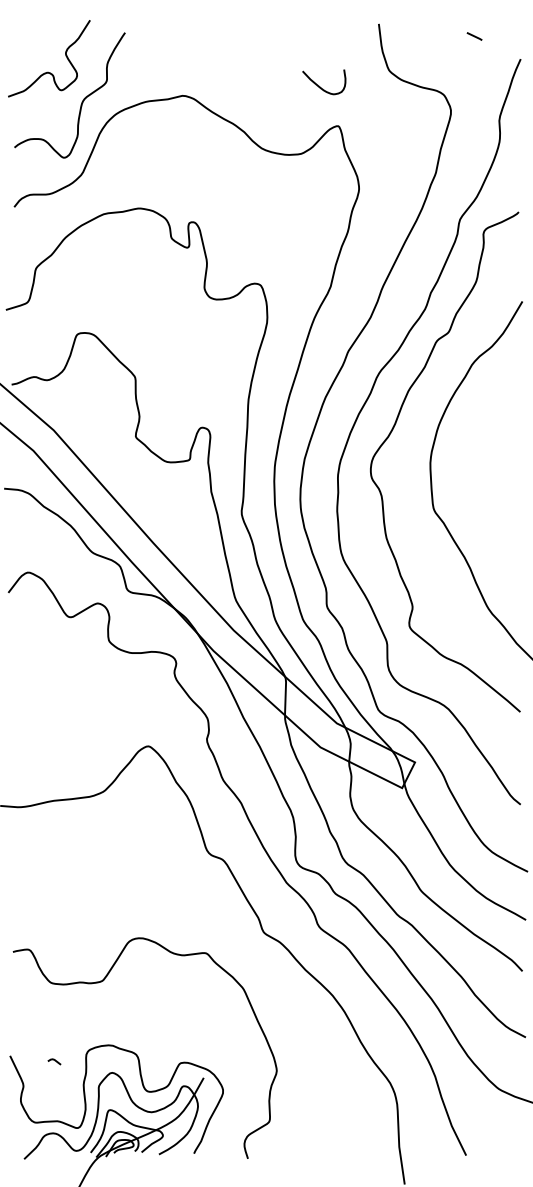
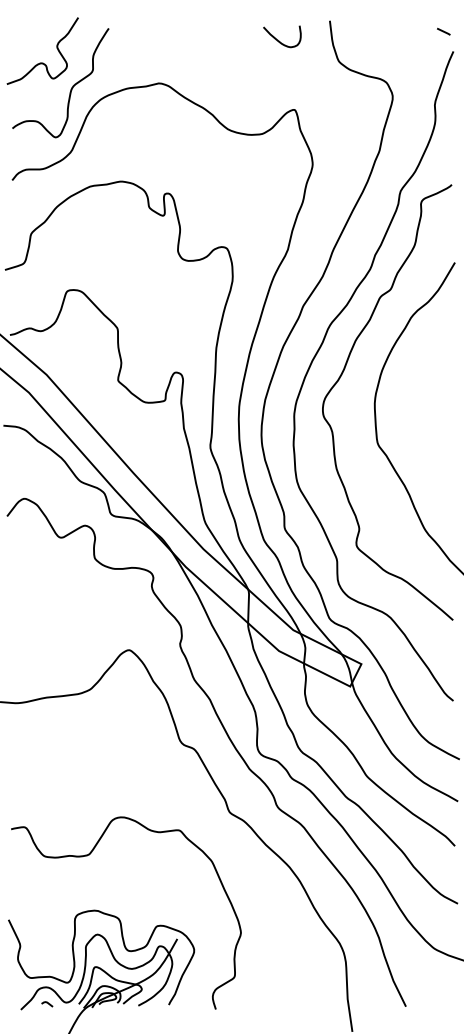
line: (474, 36) -> (443, 31), moved
curve: (320, 86) -> (279, 40), moved
line: (54, 1061) -> (47, 1004), moved

